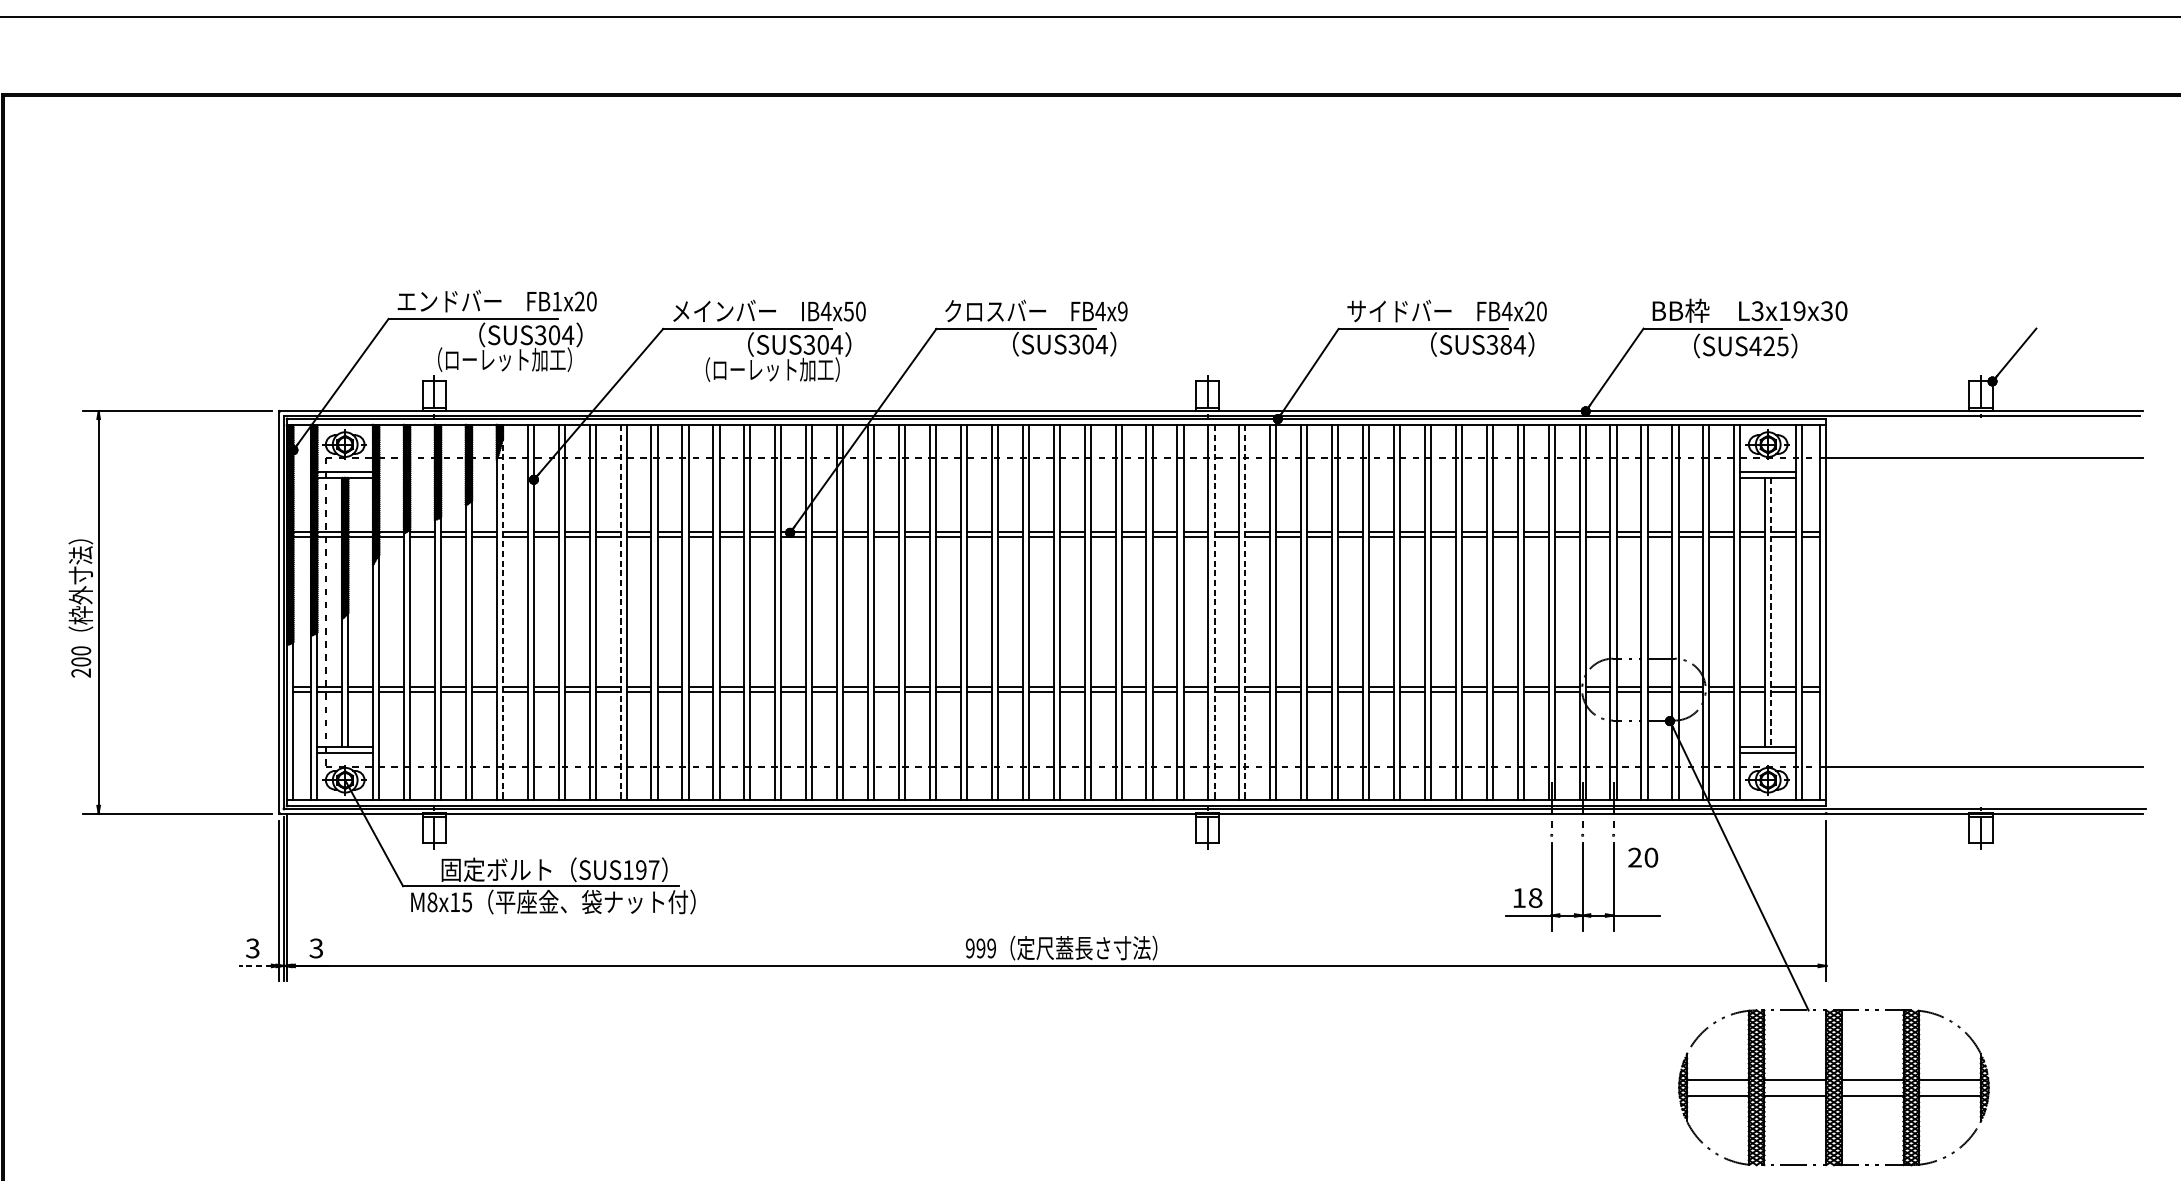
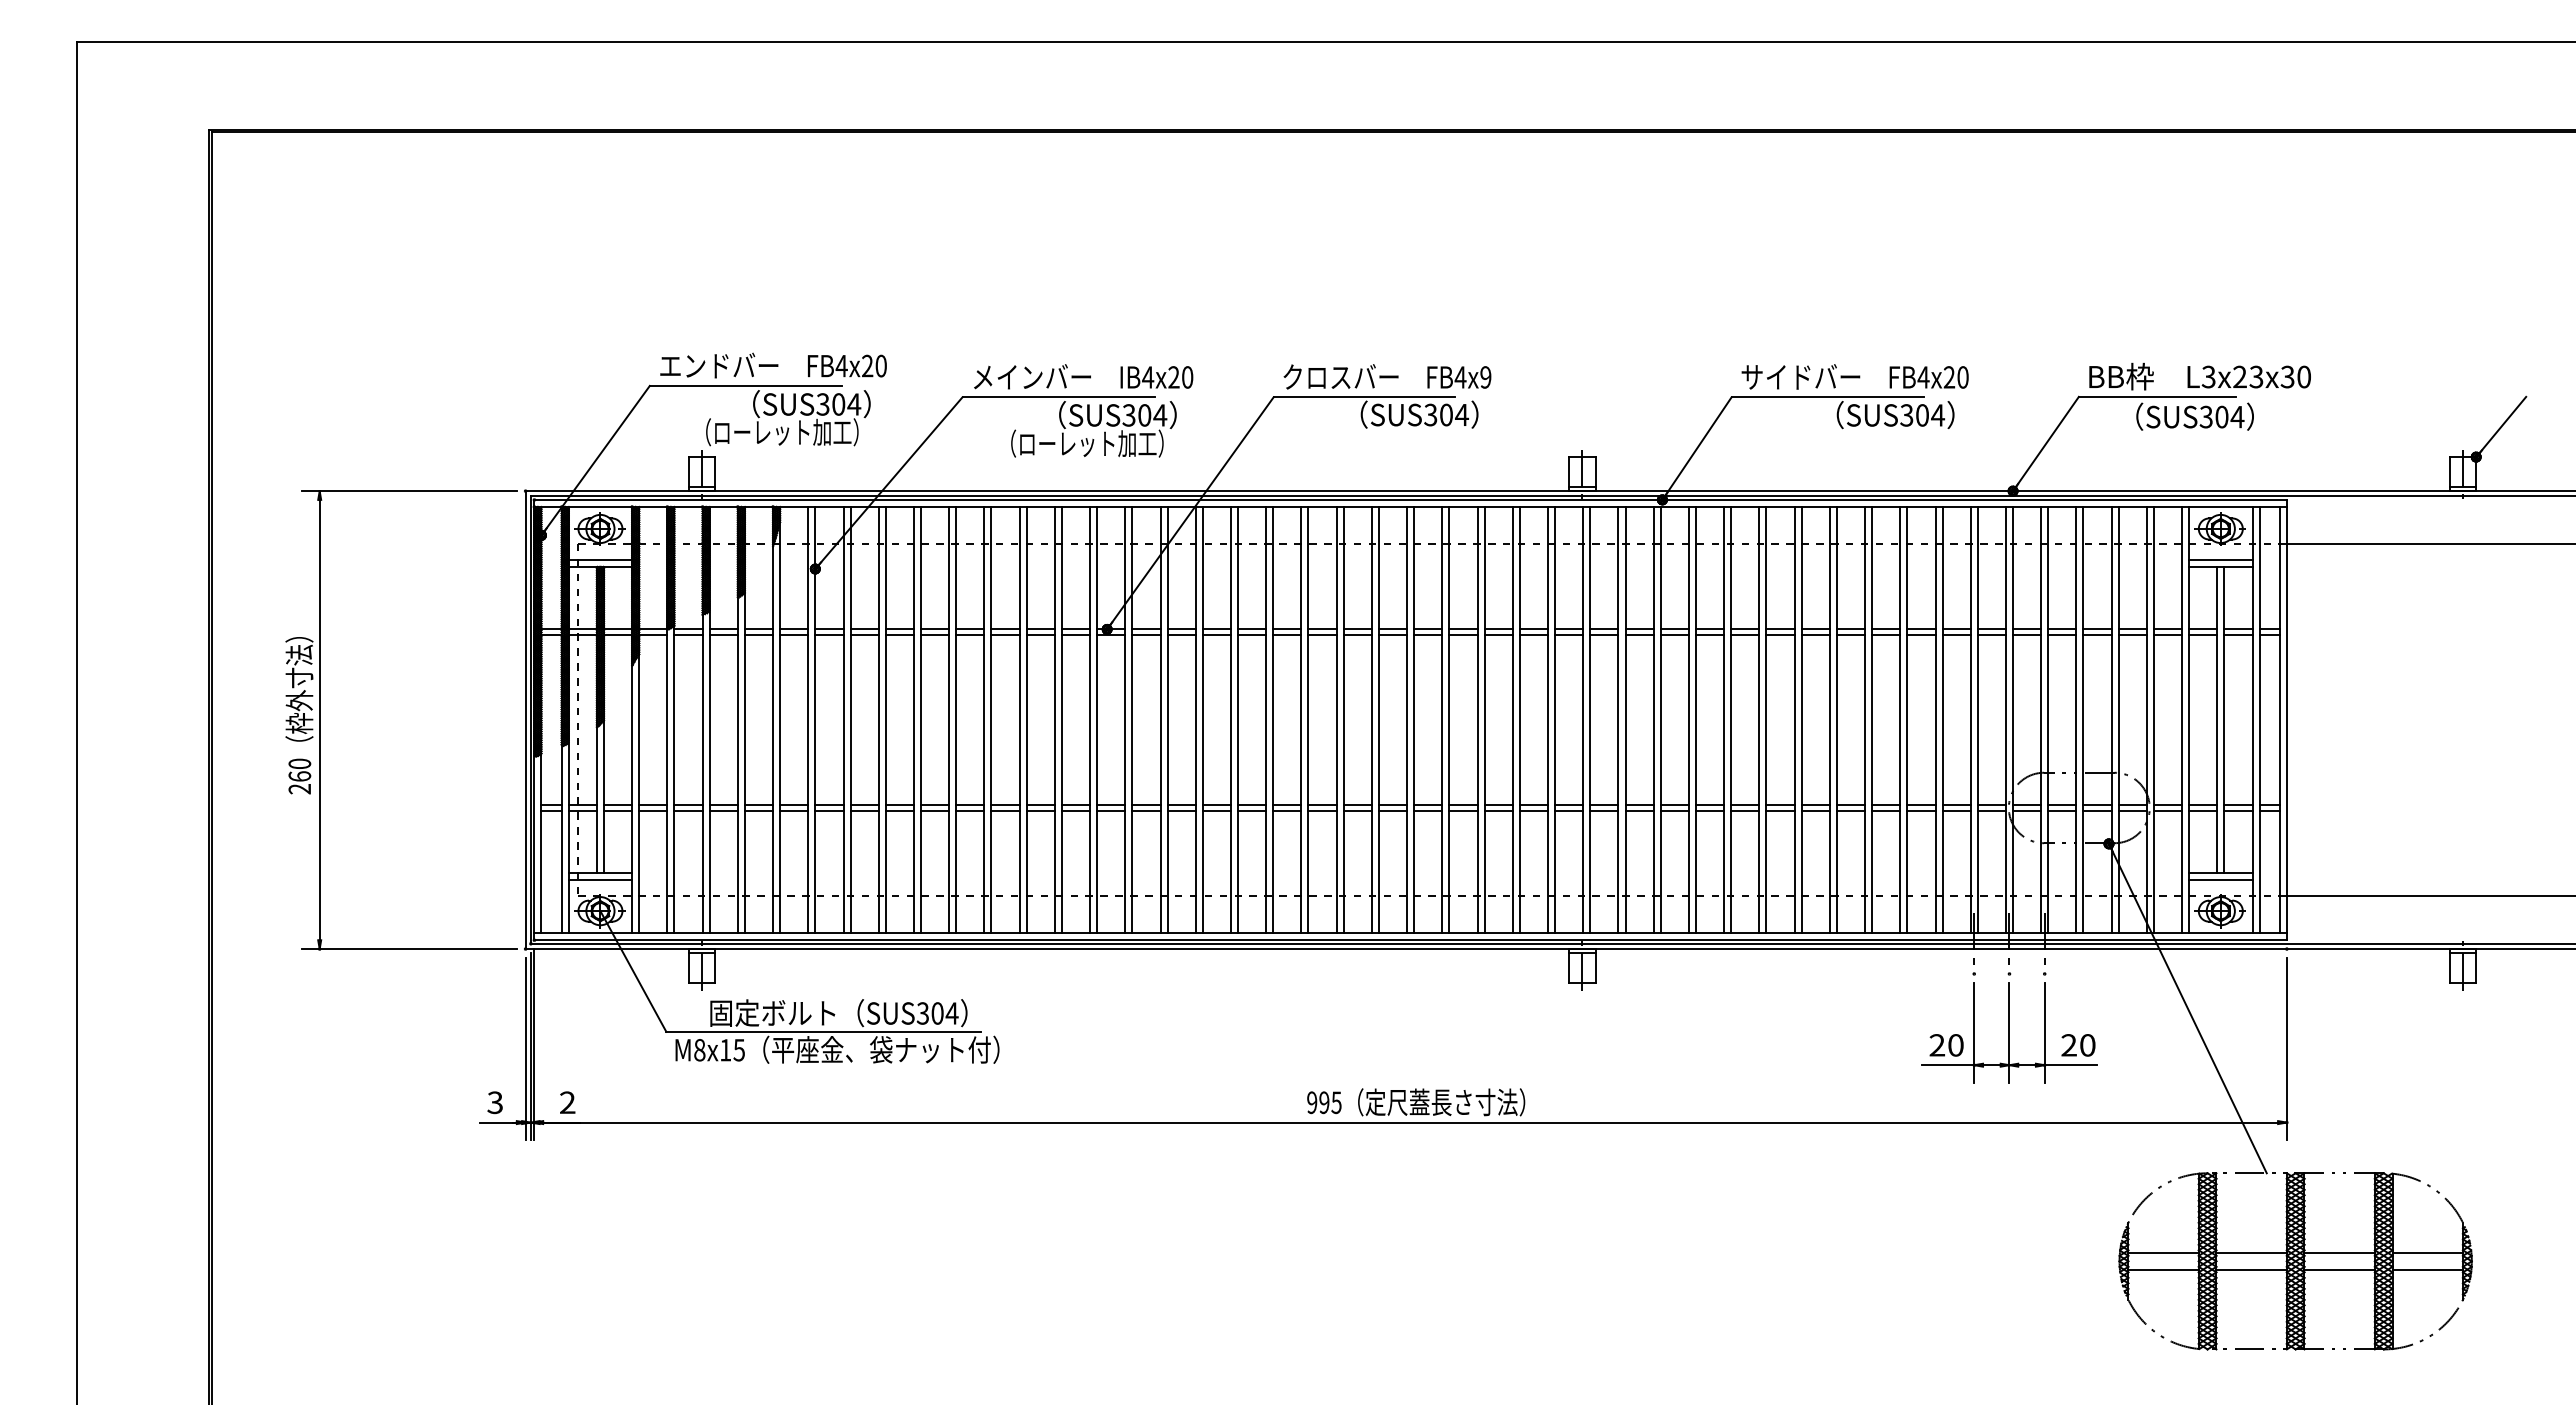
text: (556, 301) -> (841, 366), FB1x20 -> FB4x20
text: (1792, 310) -> (2248, 376), L3x19x30 -> L3x23x30
text: (848, 311) -> (1173, 377), IB4x50 -> IB4x20
text: (1506, 344) -> (1922, 415), SUS384 -> SUS304
text: (1768, 345) -> (2221, 416), SUS425 -> SUS304
line: (503, 612) -> (780, 720), dashed -> solid
line: (620, 612) -> (913, 720), dashed -> solid
line: (1214, 612) -> (1590, 720), dashed -> solid
line: (1245, 612) -> (1625, 720), dashed -> solid
line: (1771, 612) -> (2224, 720), dashed -> solid
text: (80, 661) -> (299, 776), 200 -> 260
text: (1643, 857) -> (2078, 1045), moved
text: (641, 870) -> (937, 1013), SUS197 -> SUS304
text: (1527, 898) -> (1946, 1045), 18 -> 20
text: (991, 948) -> (1336, 1102), 999 -> 995
text: (316, 949) -> (567, 1103), 3 -> 2
line: (255, 965) -> (498, 1122), dashed -> solid

